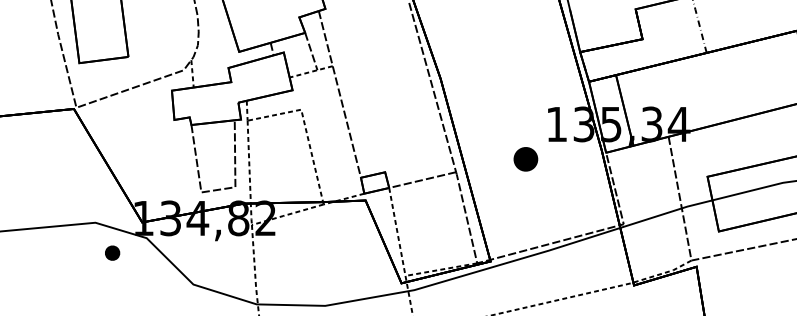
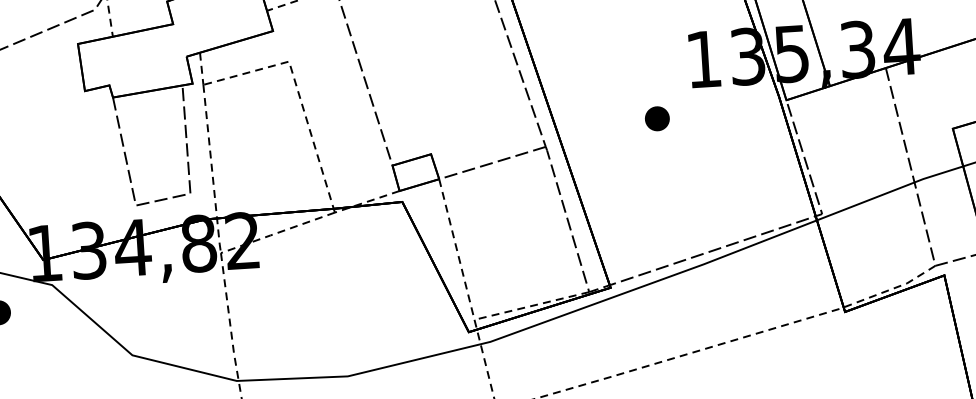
part: (525, 158) -> (656, 117), size x0.62

